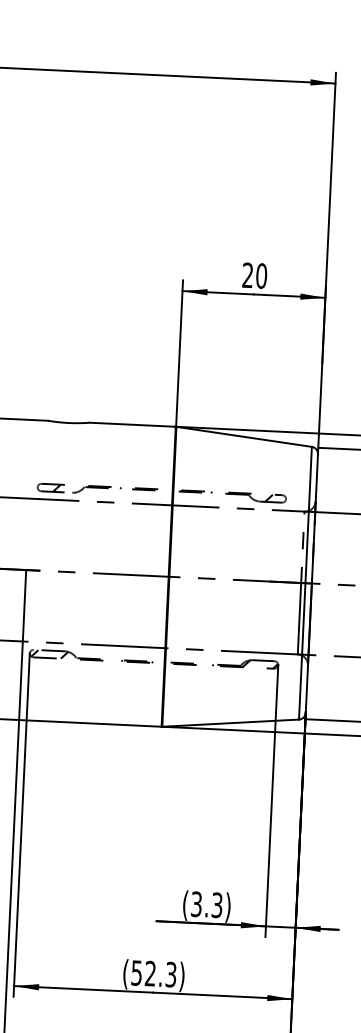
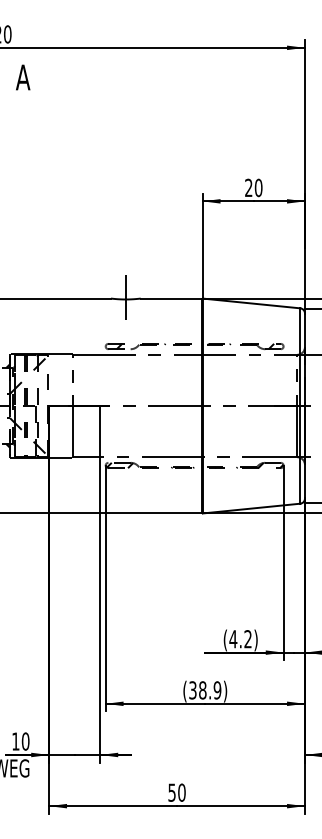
line: (68, 420) -> (125, 297), added
text: (206, 905) -> (240, 639), (3.3) -> (4.2)
text: (154, 974) -> (205, 690), (52.3) -> (38.9)

